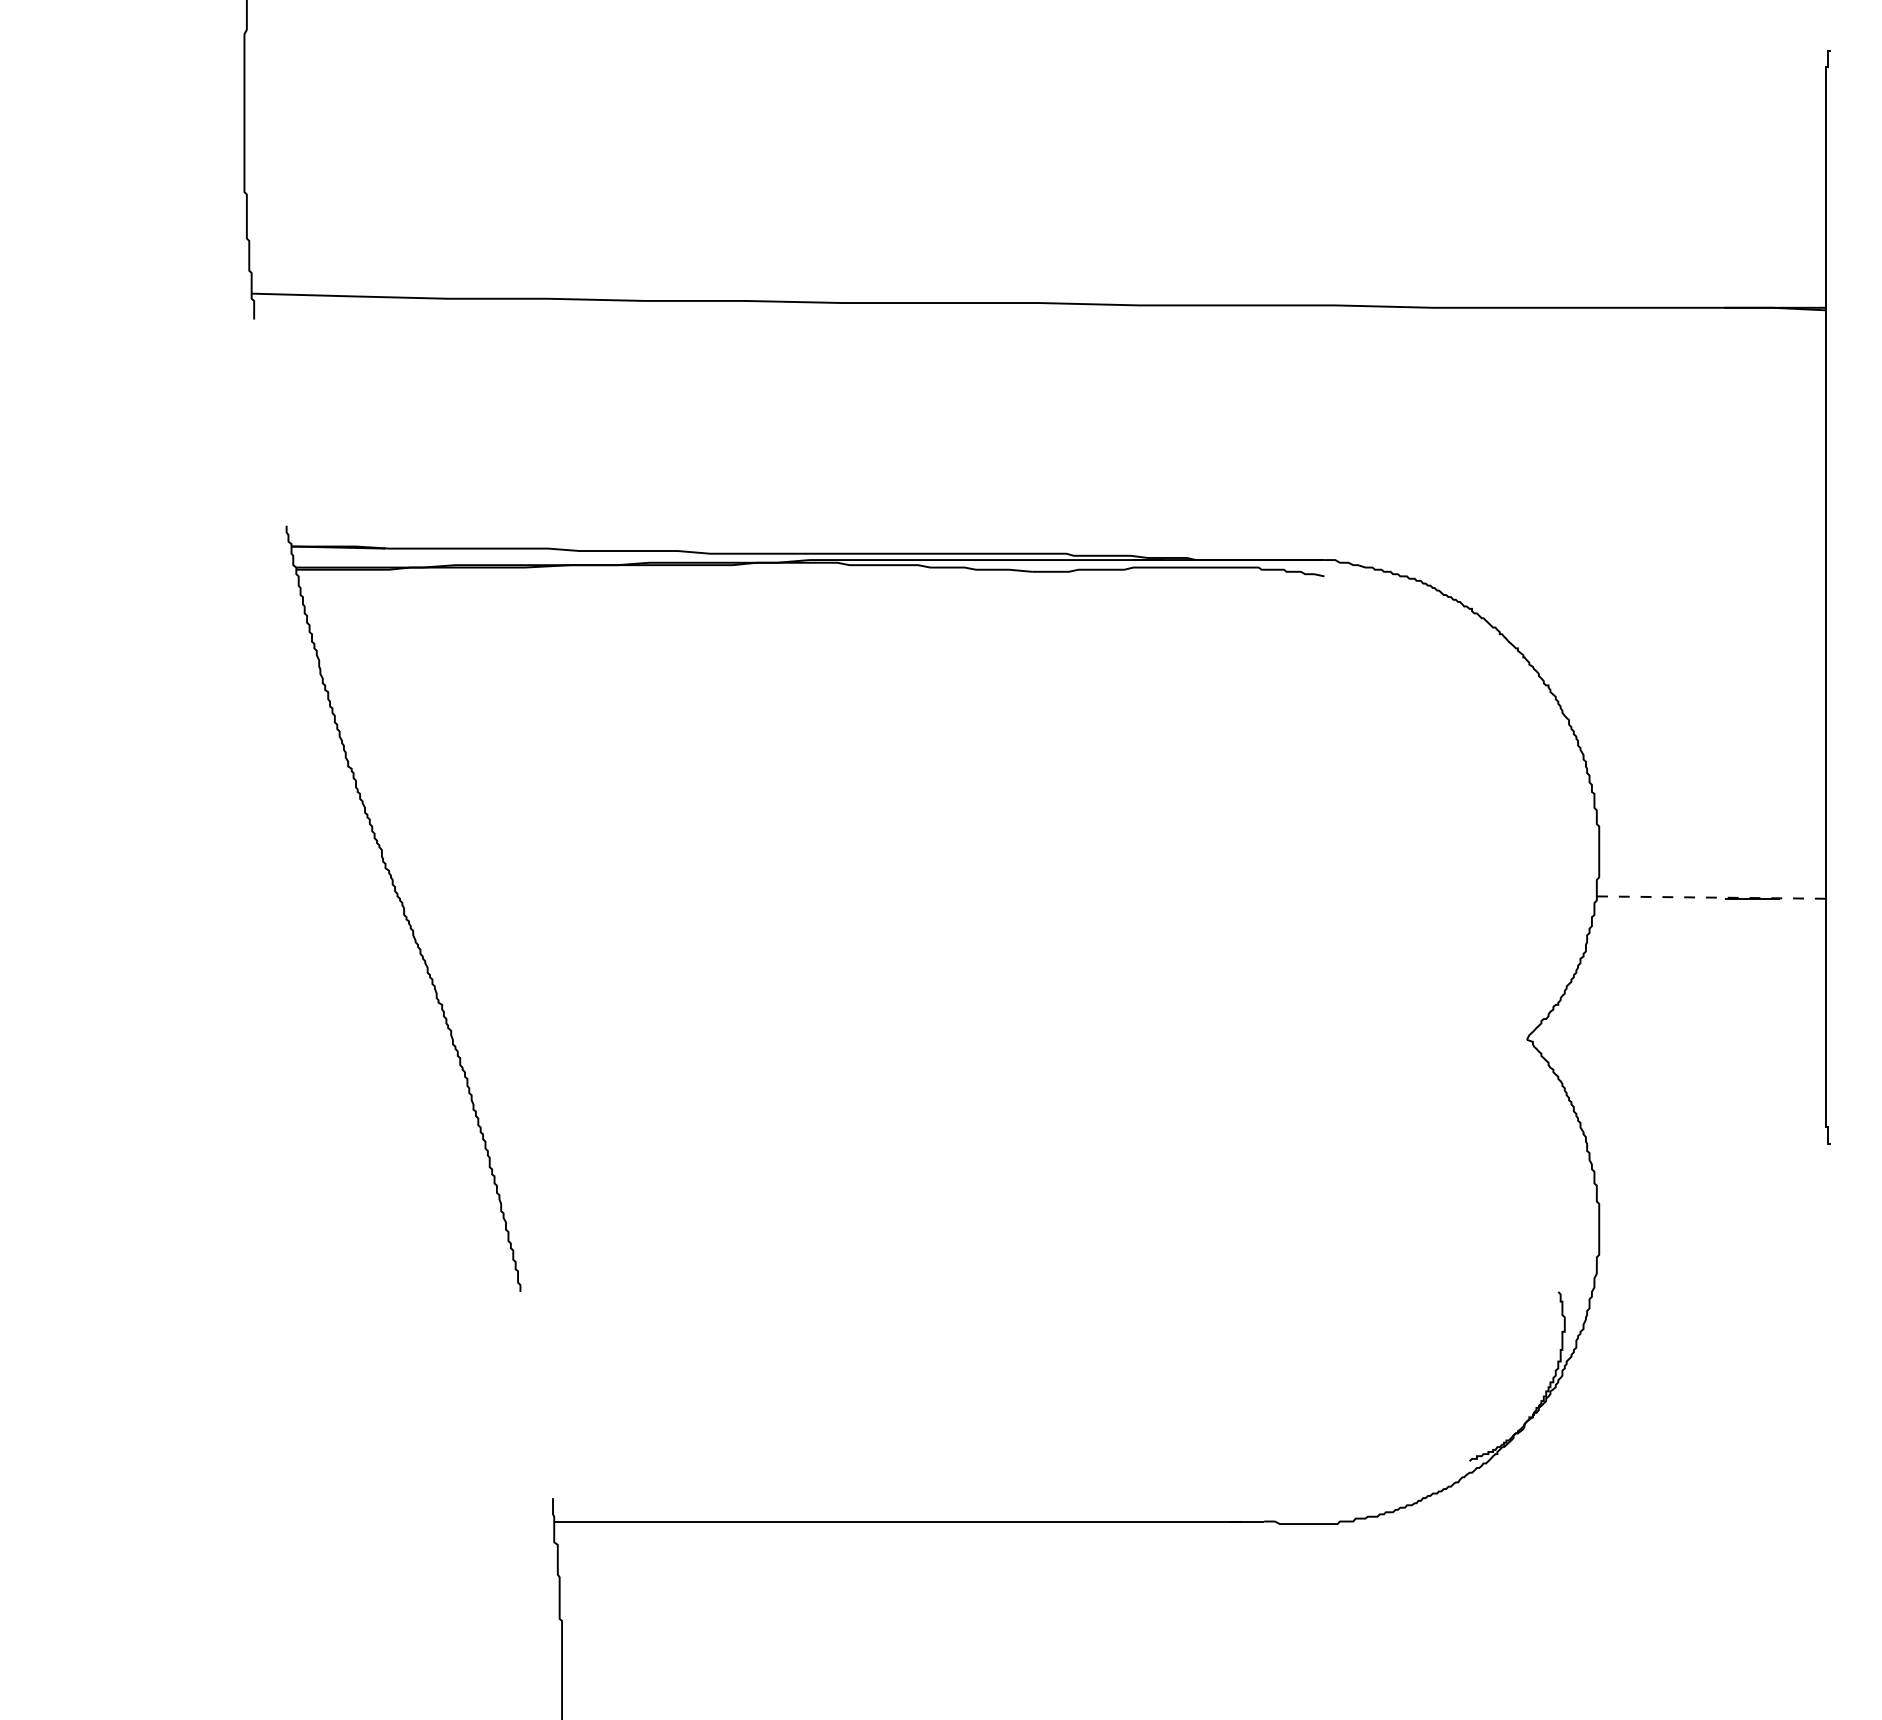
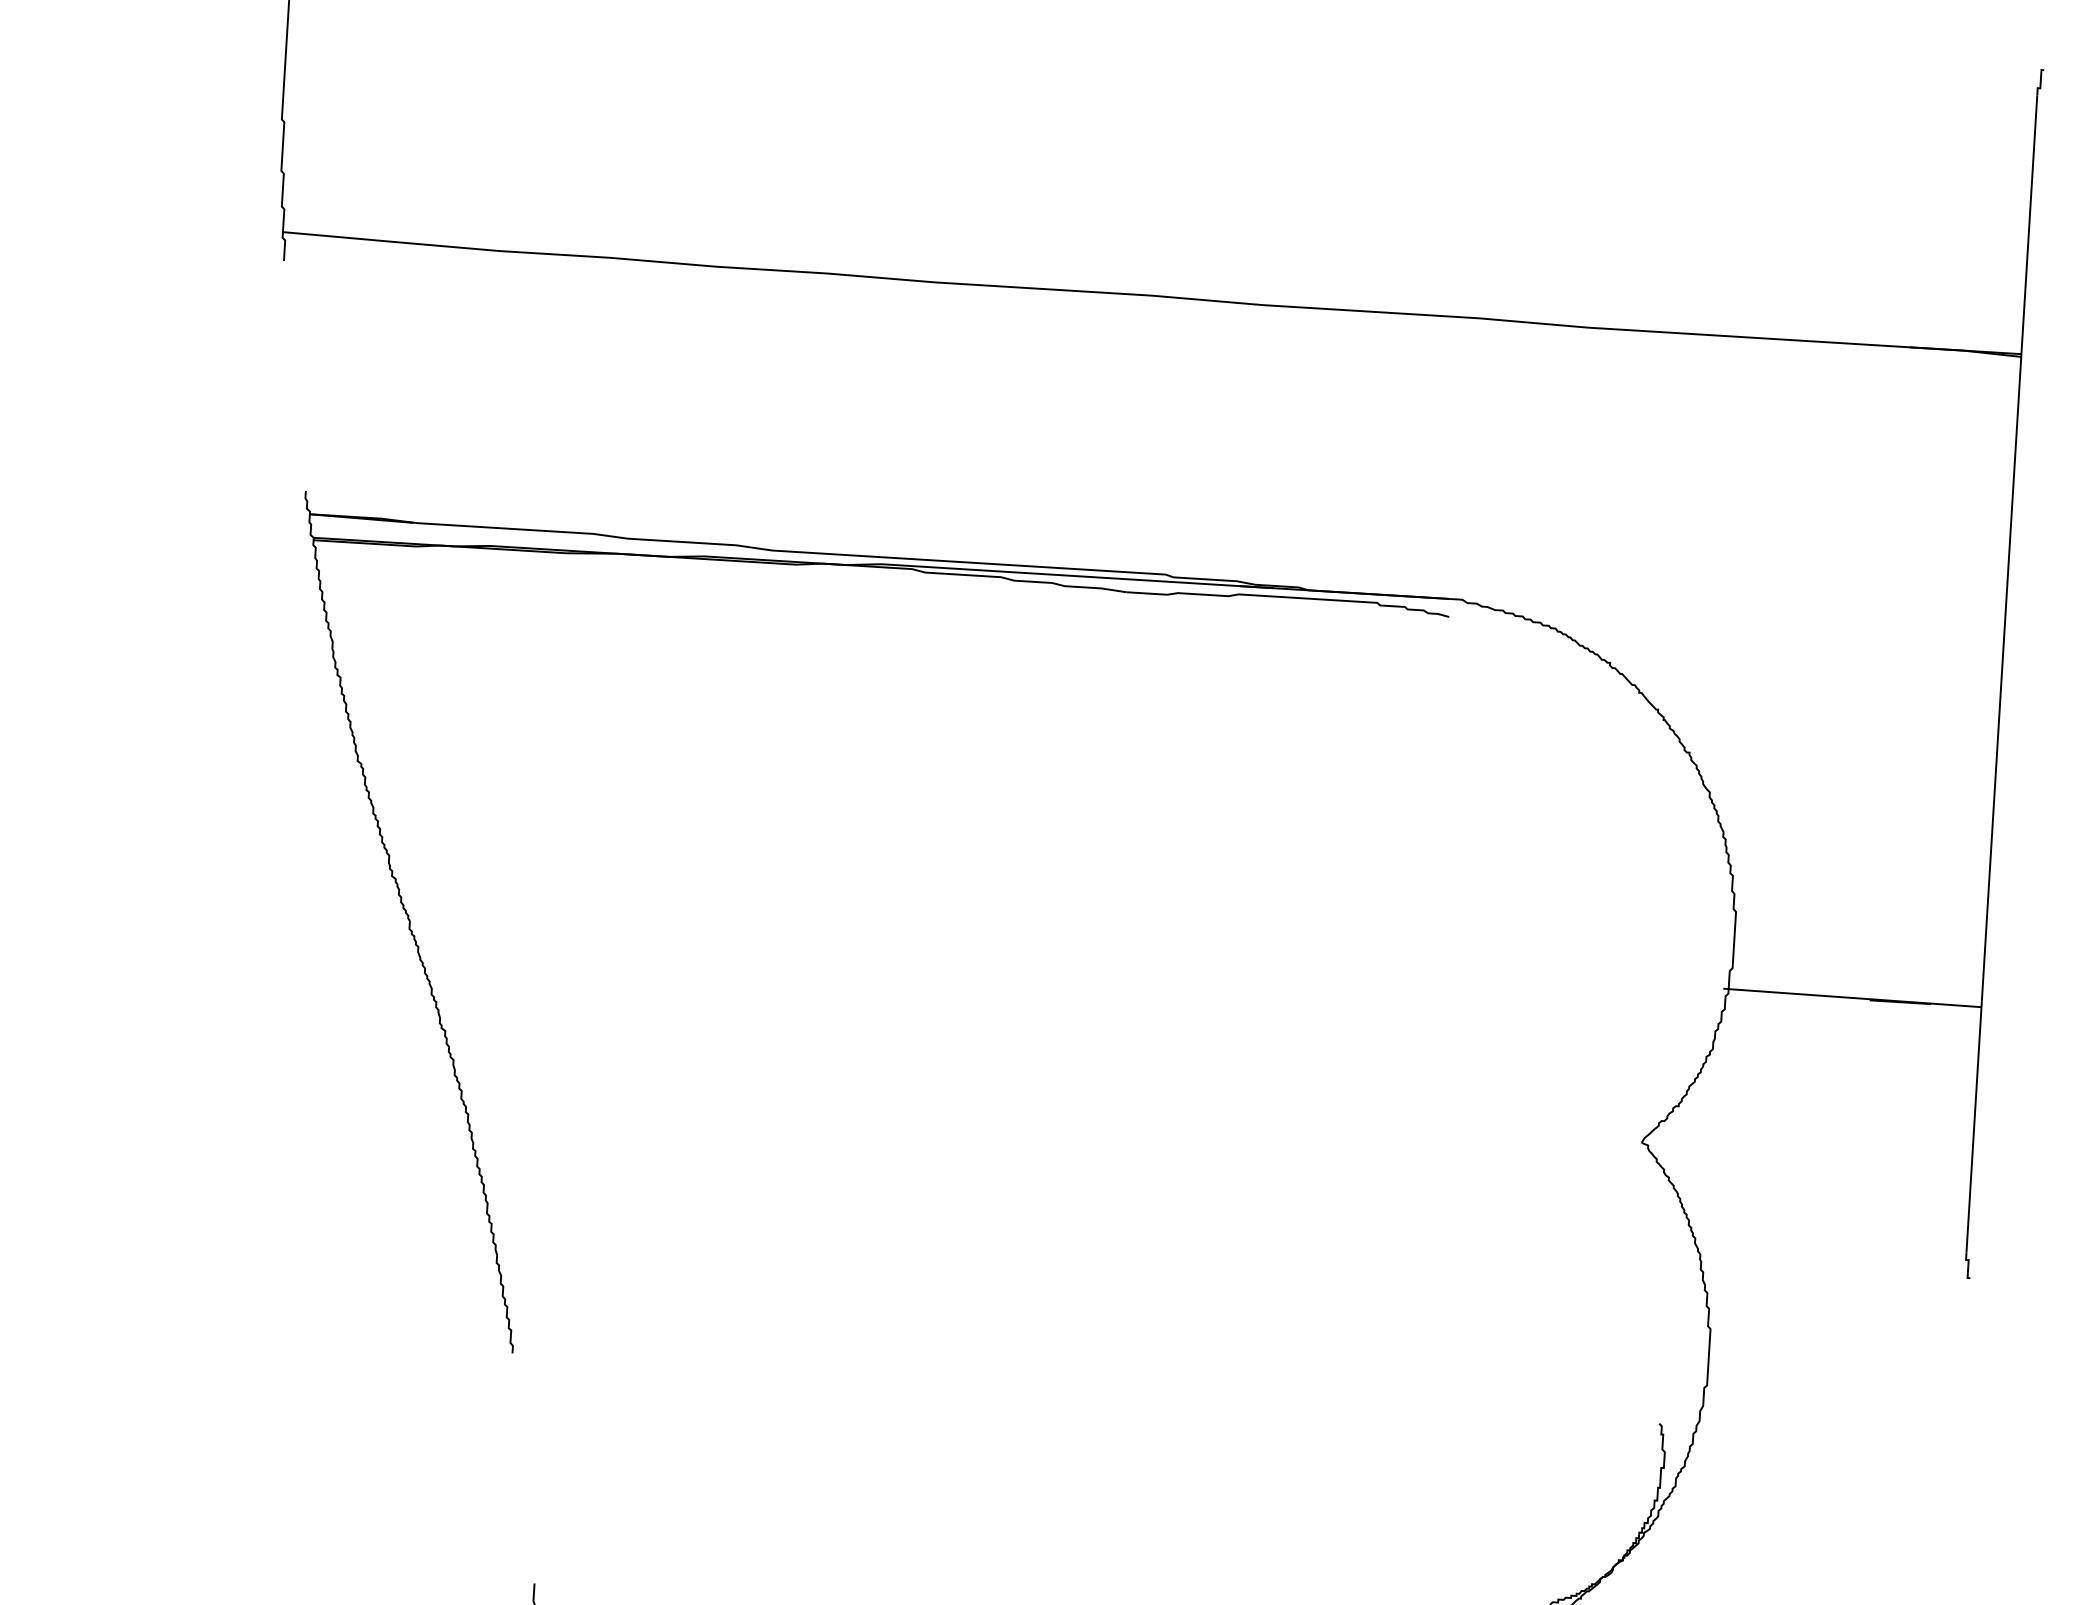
line: (1708, 897) -> (1851, 997), dashed -> solid

